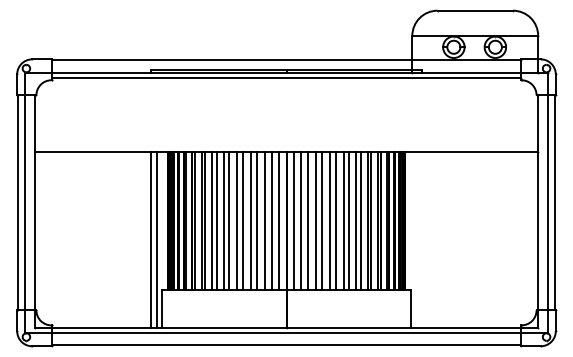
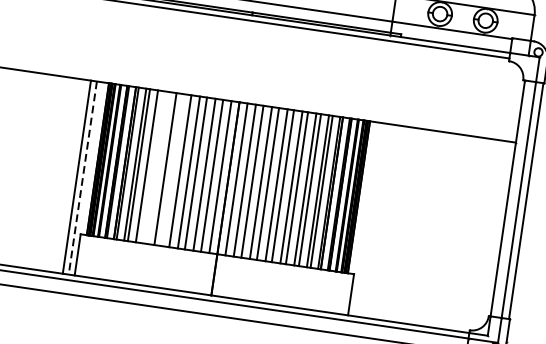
line: (216, 220) -> (151, 166), removed
line: (224, 220) -> (160, 167), removed
line: (236, 220) -> (173, 169), removed
line: (156, 239) -> (82, 177), solid -> dashed

